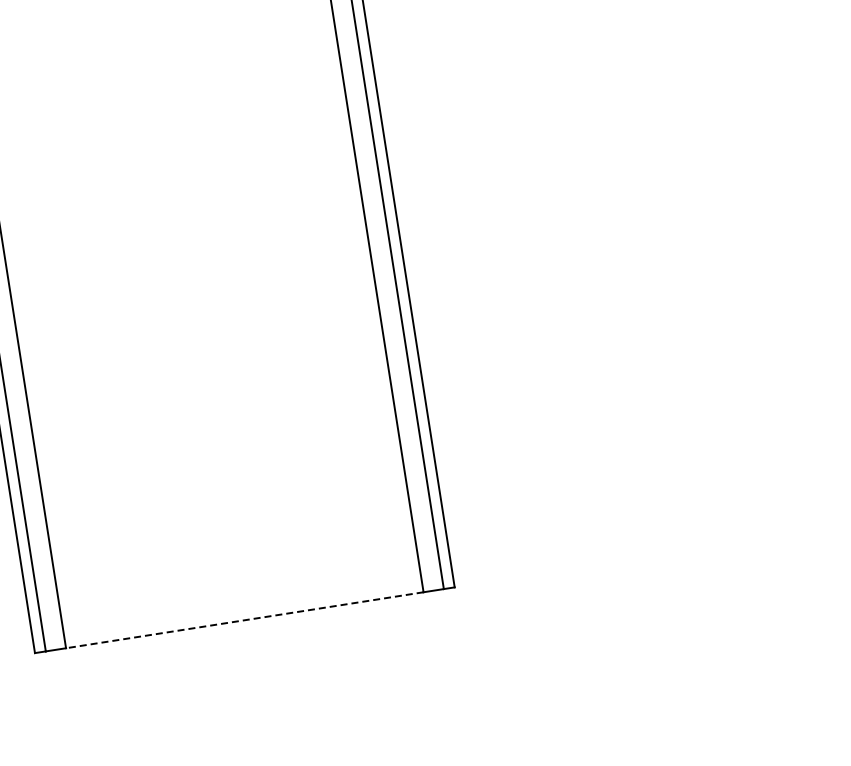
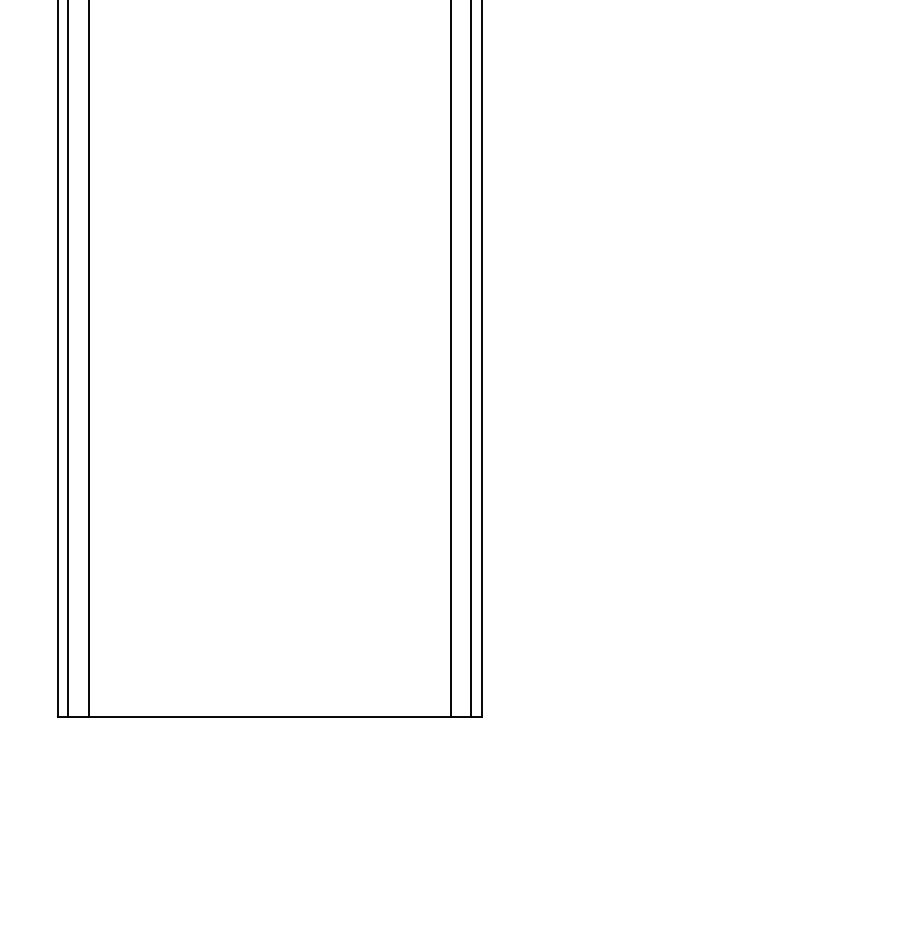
line: (244, 620) -> (269, 717), dashed -> solid

